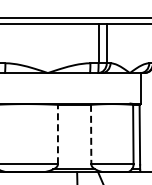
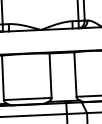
line: (57, 134) -> (50, 75), dashed -> solid
line: (91, 134) -> (75, 74), dashed -> solid

